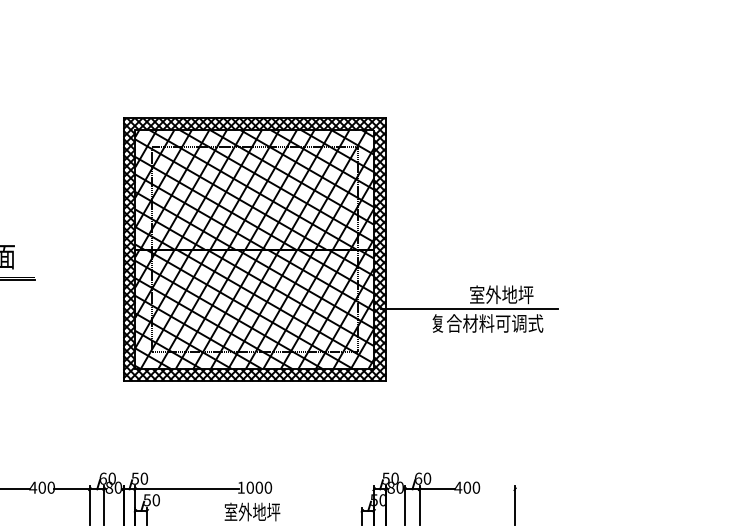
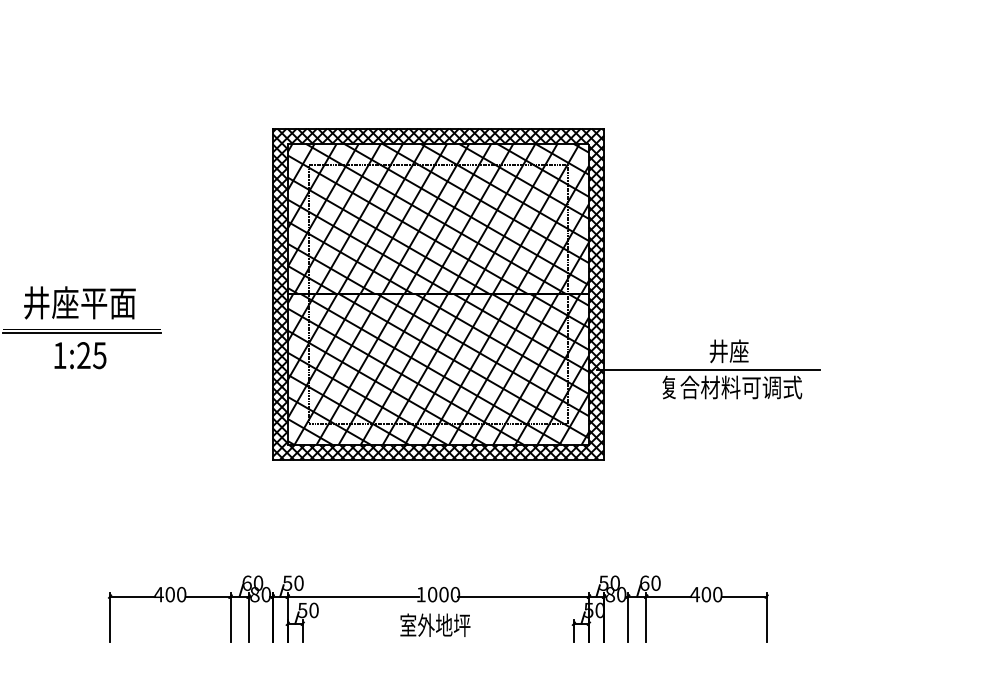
text: (501, 294) -> (749, 351), 室外地坪 -> 井座
line: (322, 489) -> (523, 596), added
line: (496, 489) -> (743, 596), added

